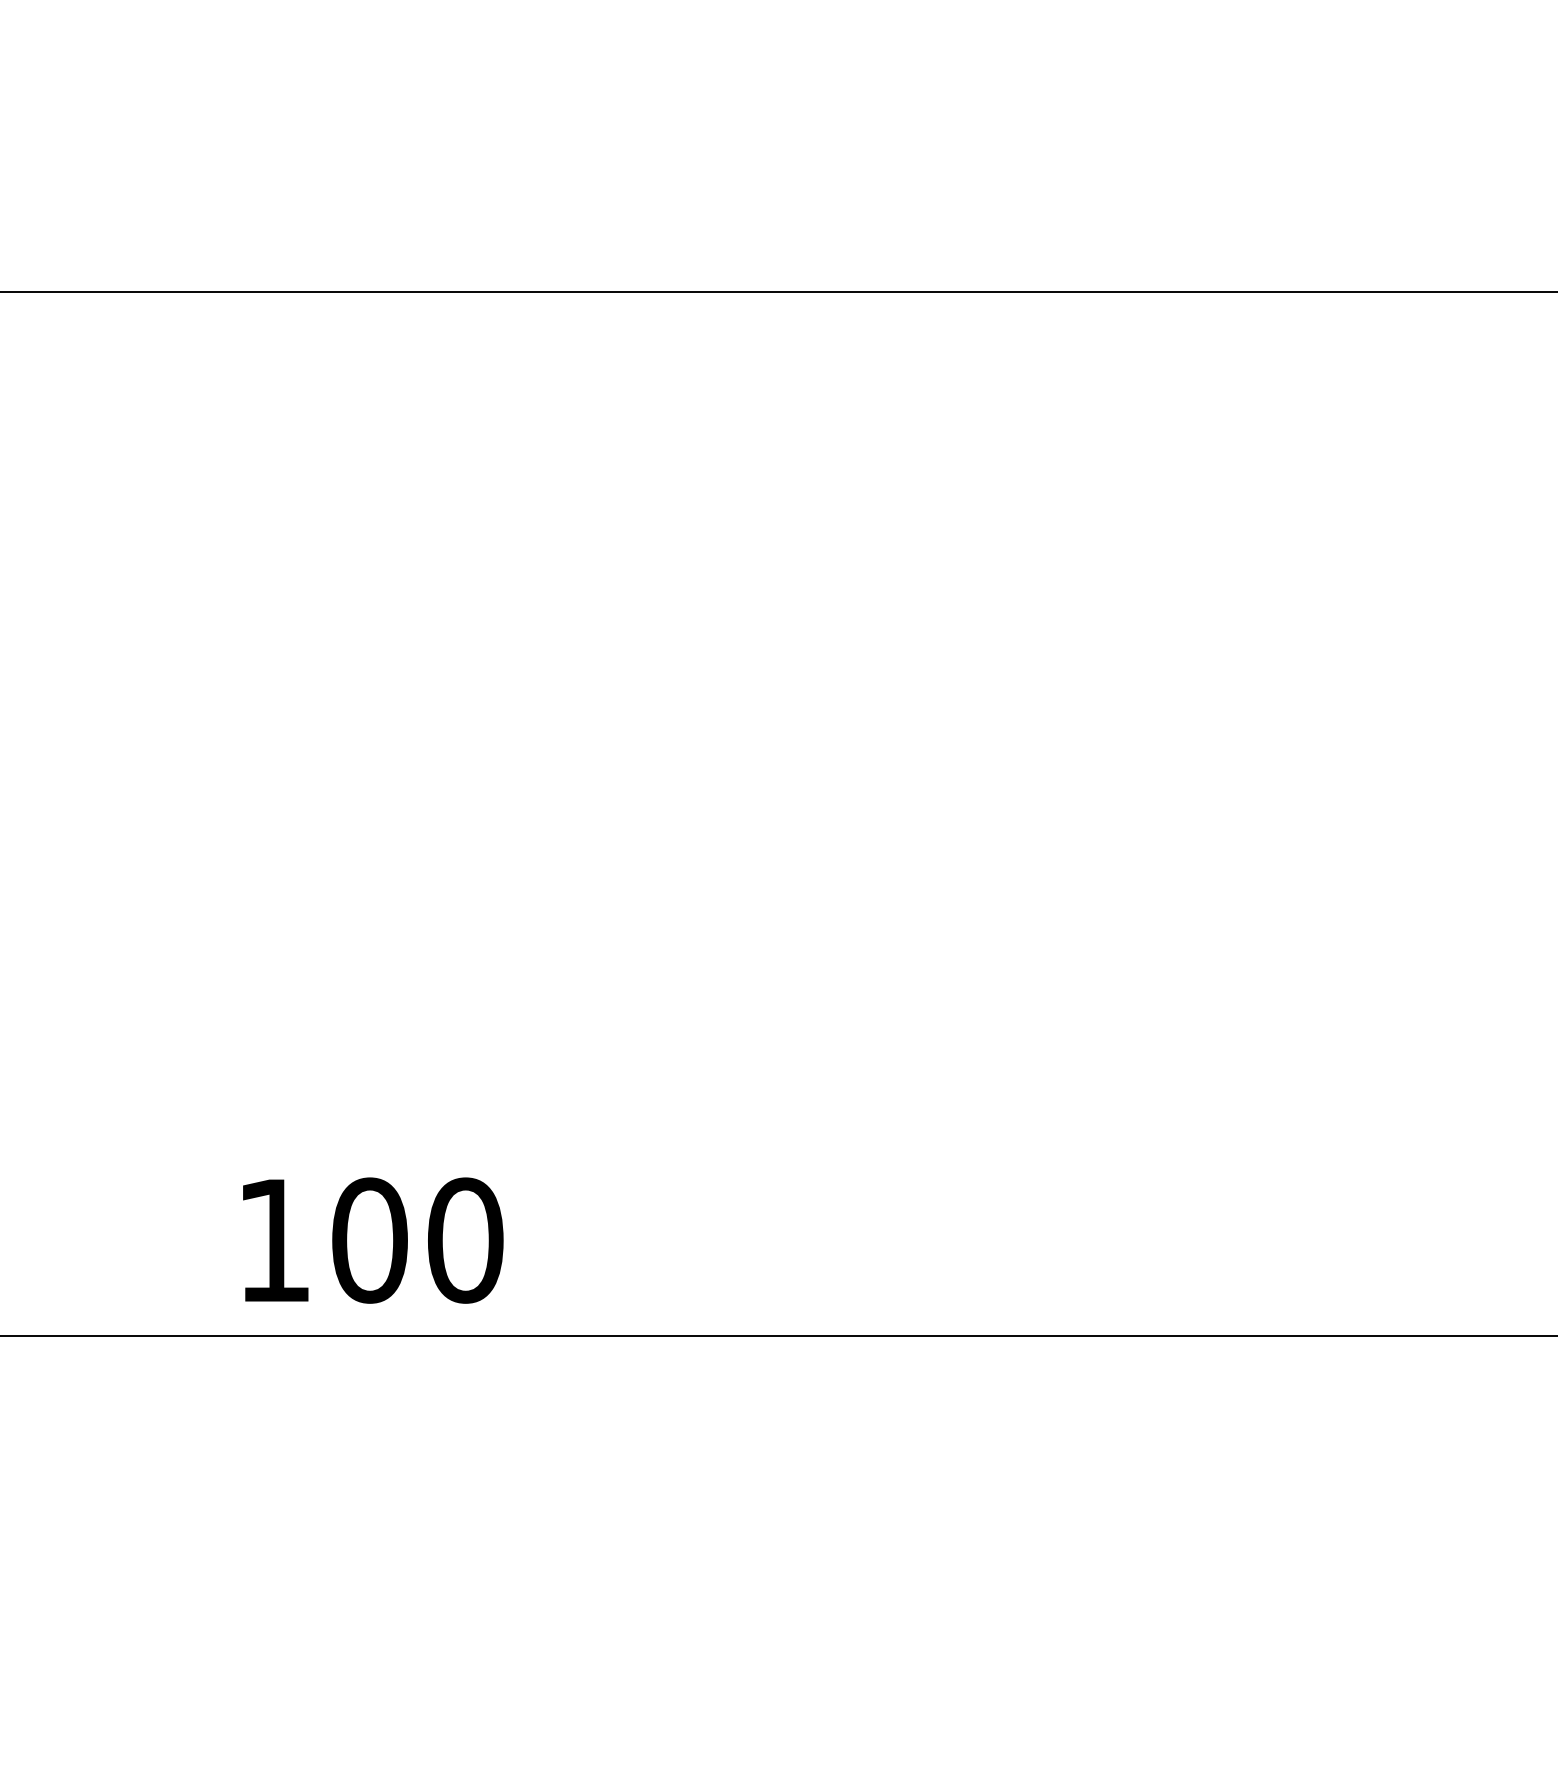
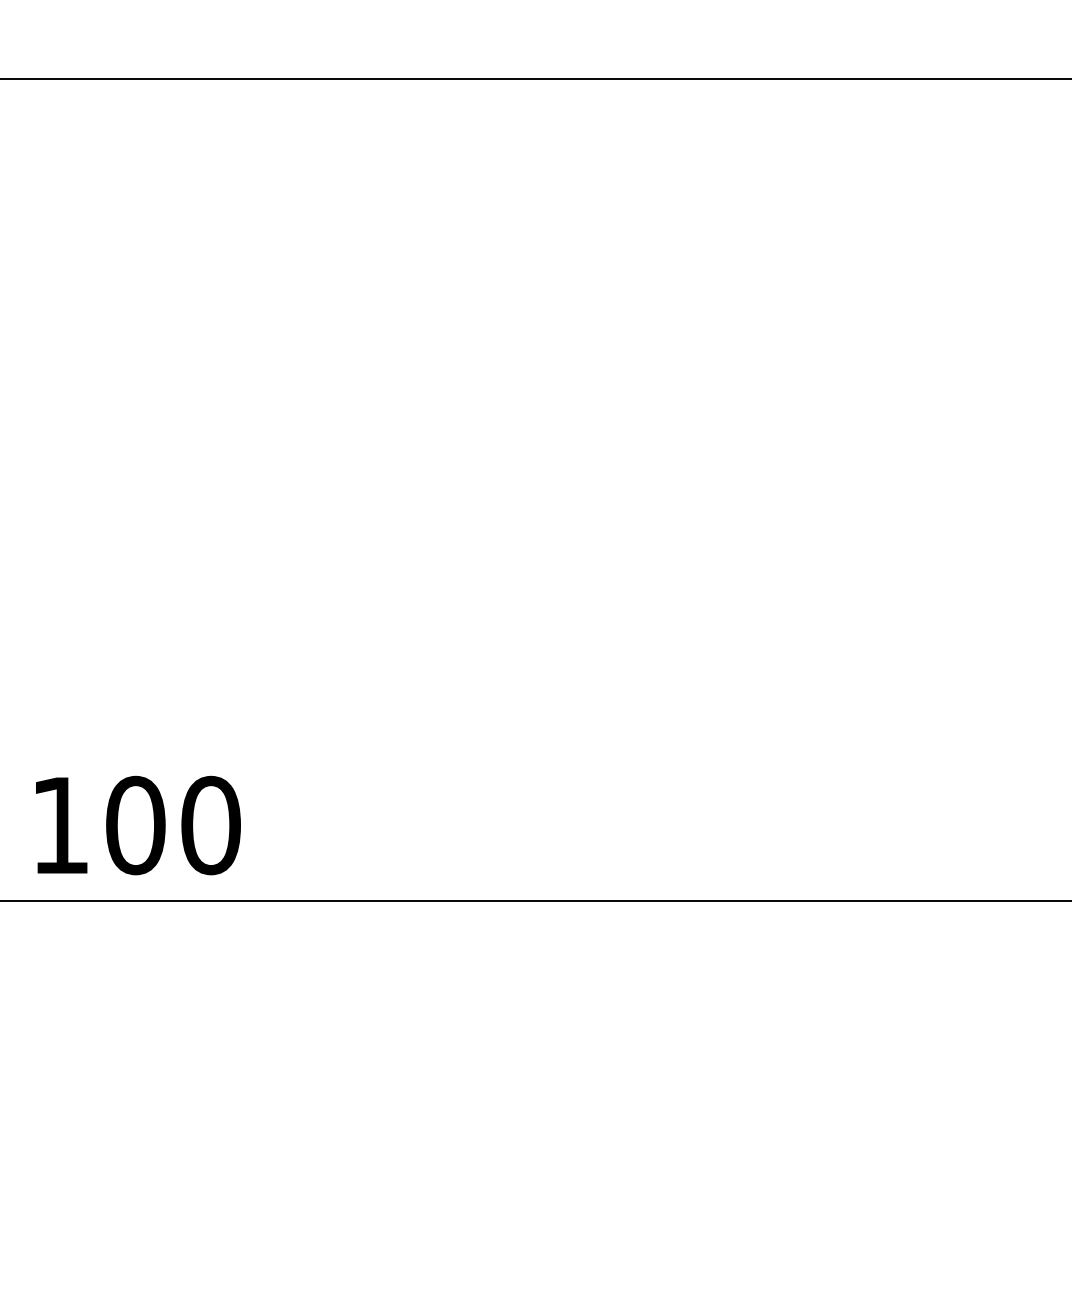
text: (373, 1240) -> (138, 825), moved

